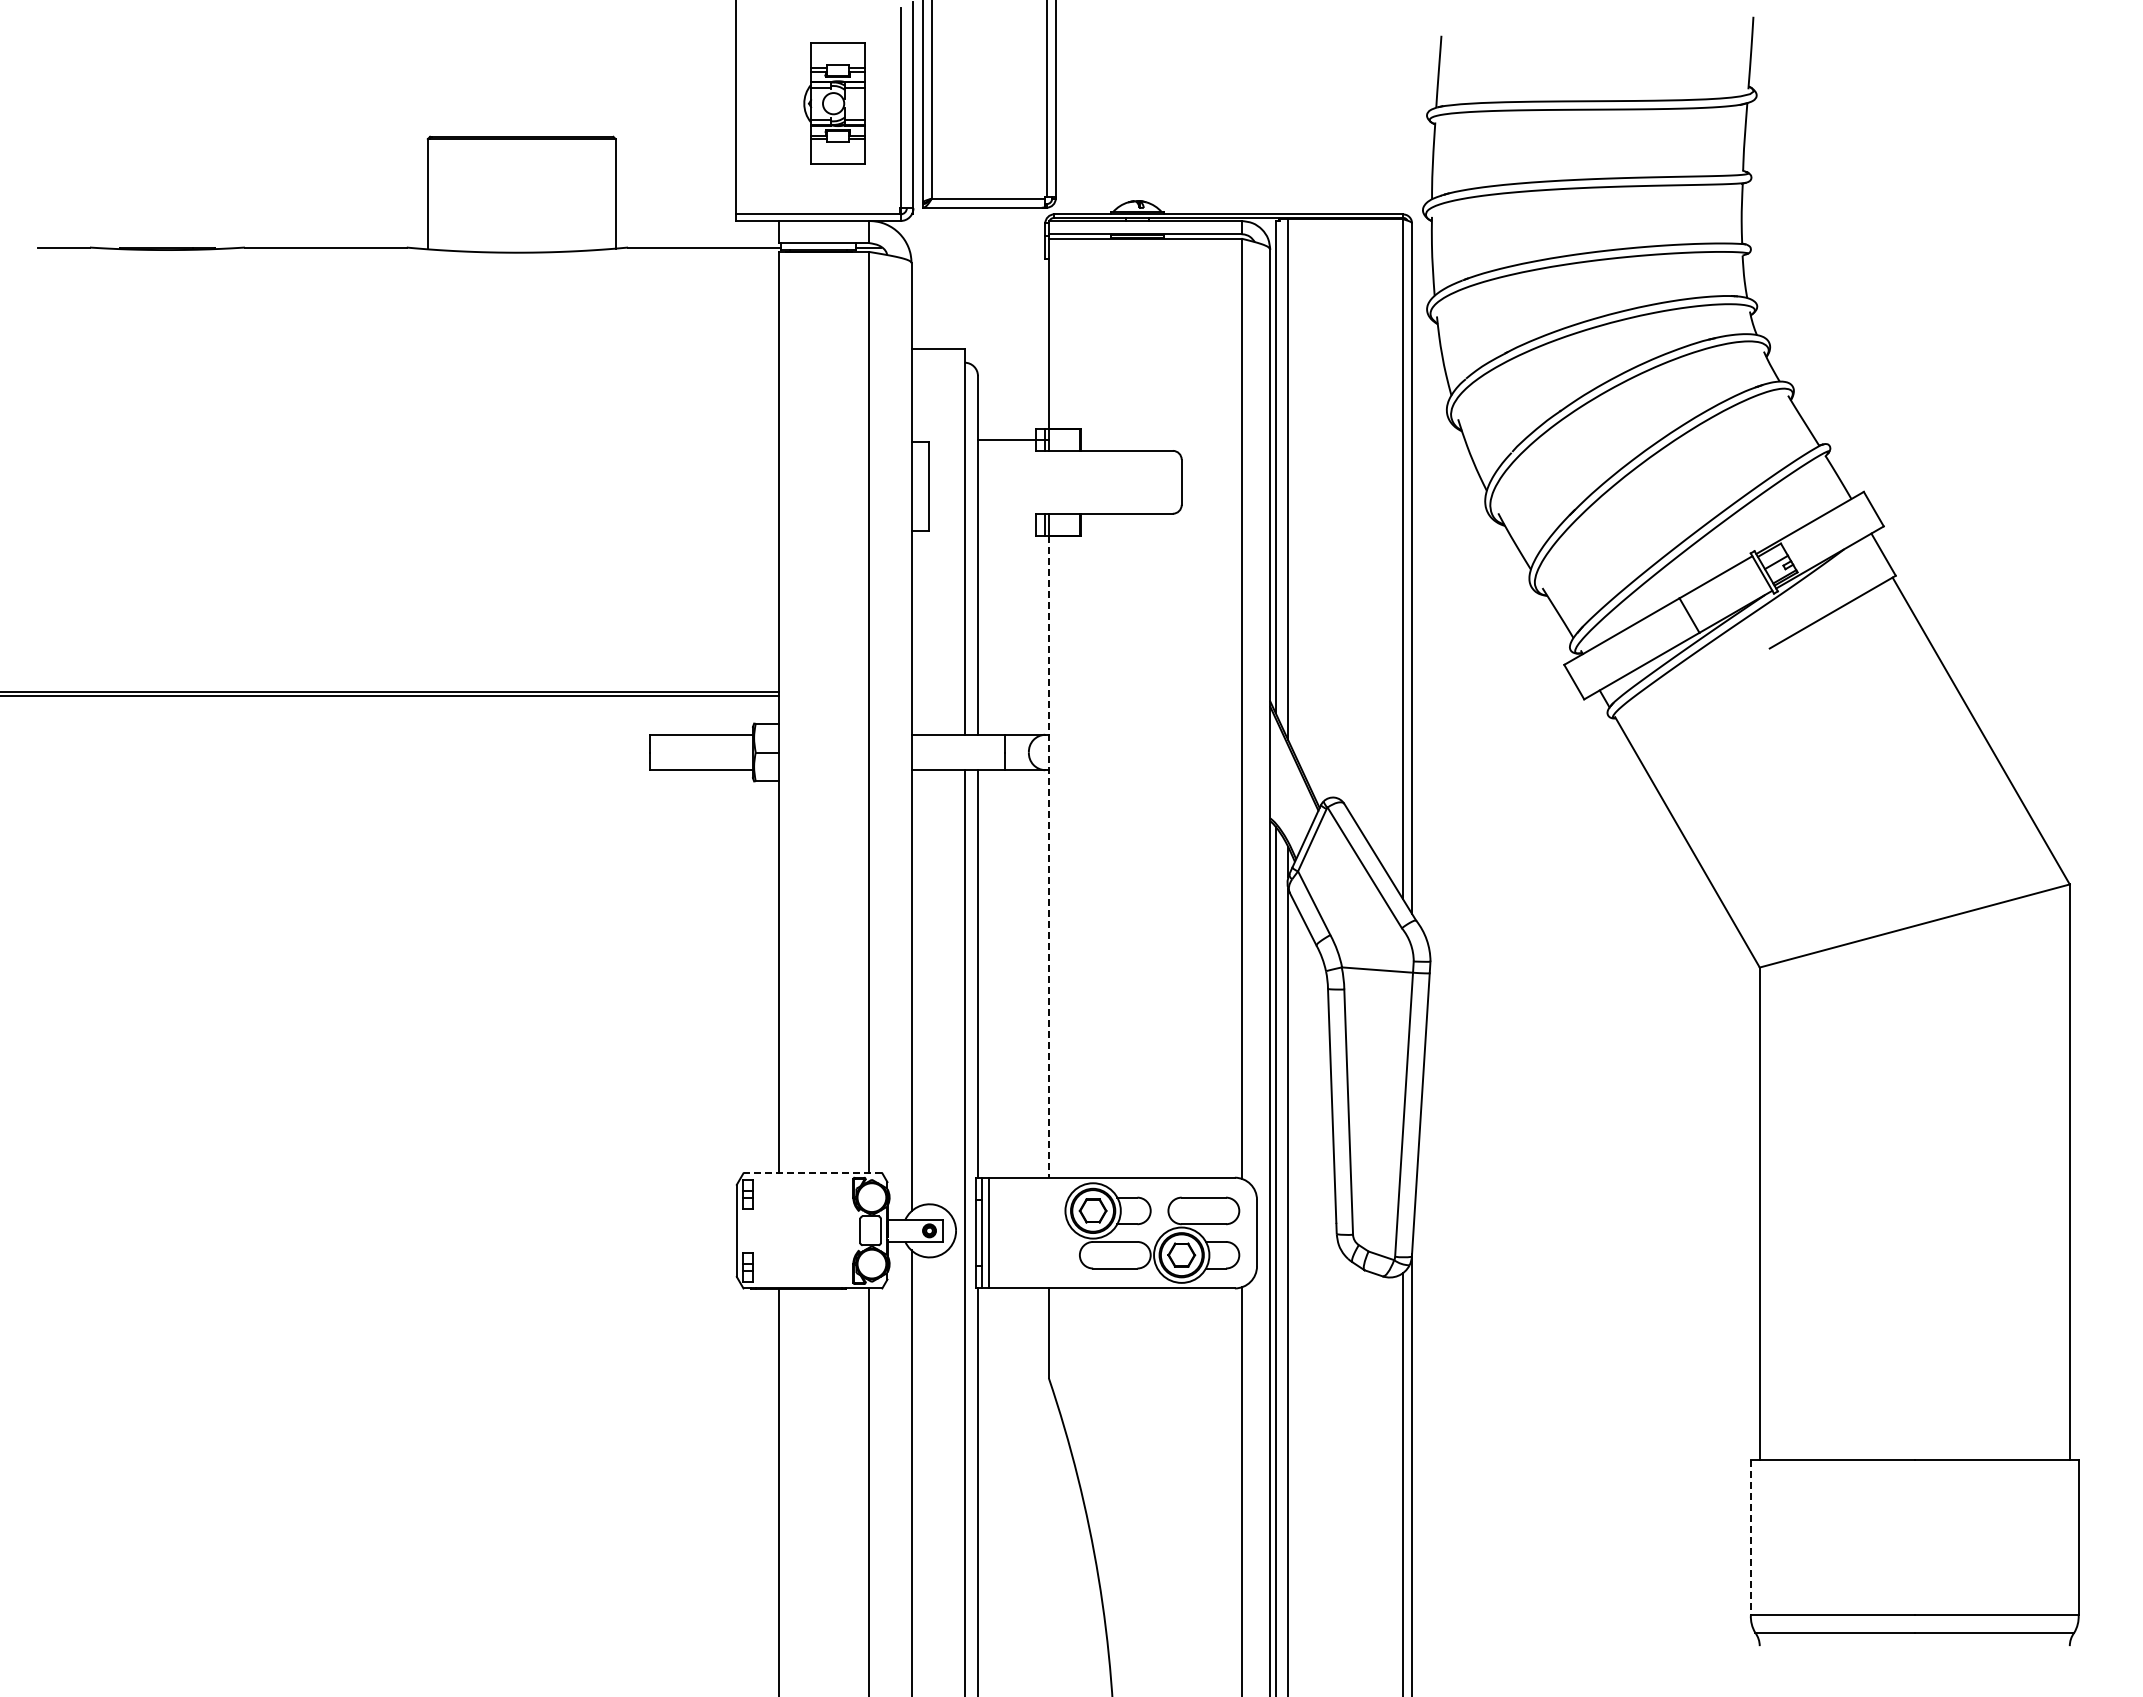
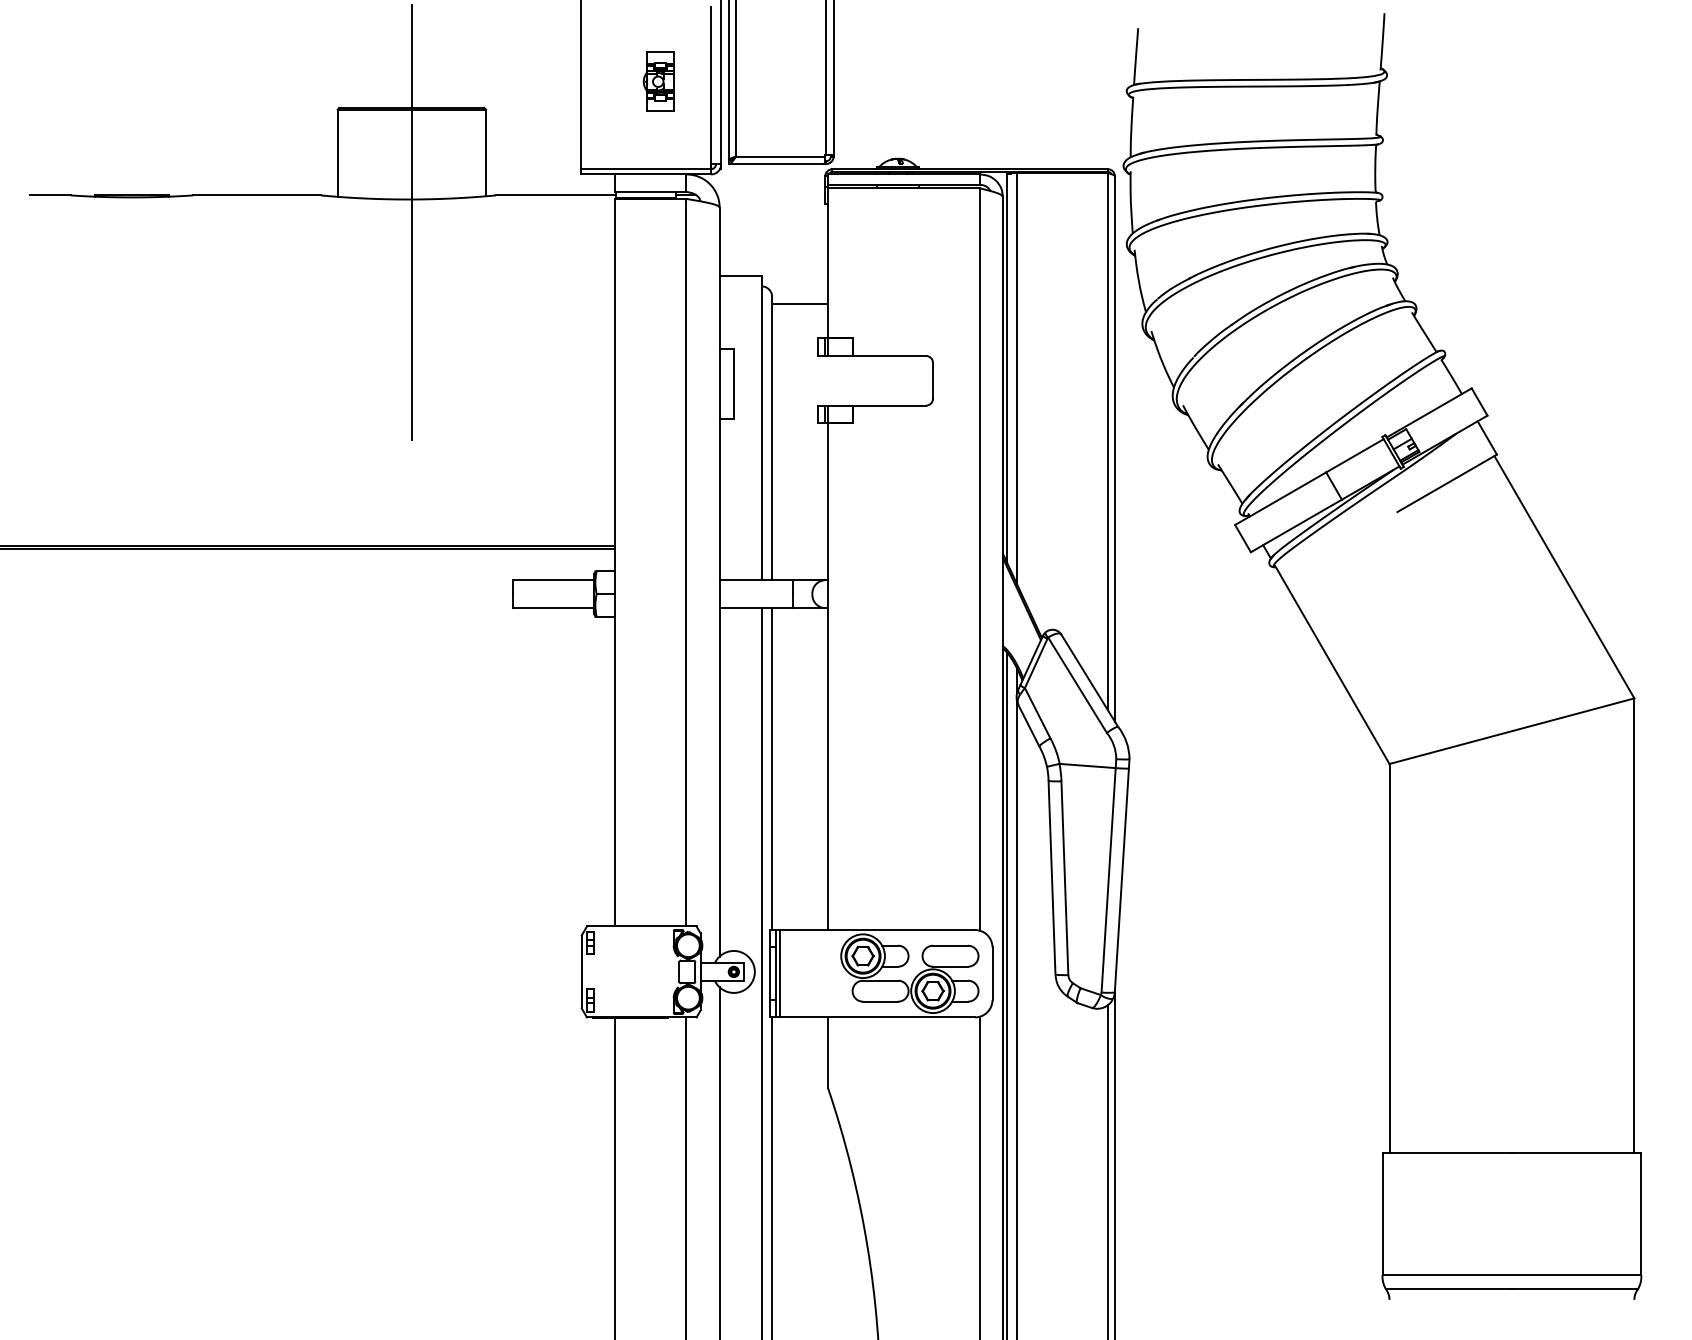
part: (833, 103) -> (658, 81), size x0.62
line: (521, 281) -> (411, 222), added
line: (1012, 439) -> (799, 303), moved
line: (1048, 856) -> (827, 676), dashed -> solid
line: (812, 1173) -> (641, 926), dashed -> solid
line: (1750, 1537) -> (1382, 1214), dashed -> solid

